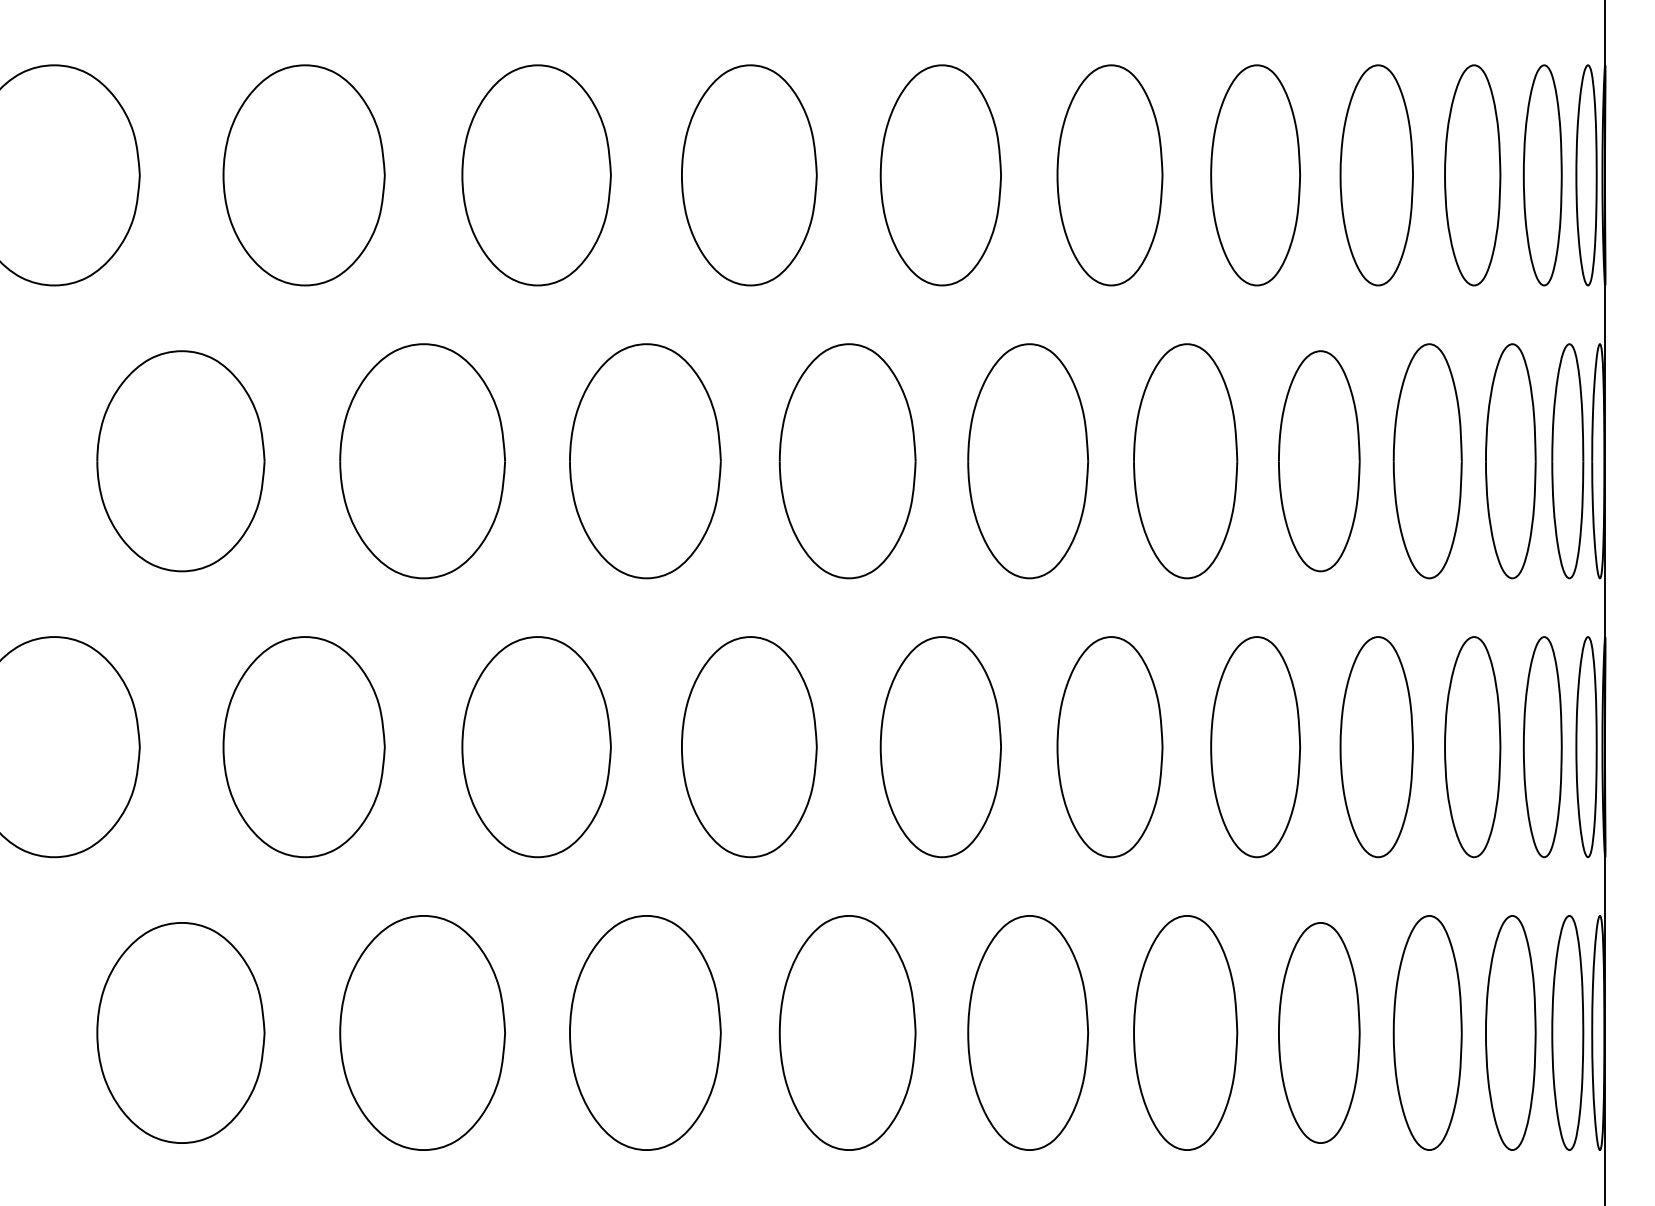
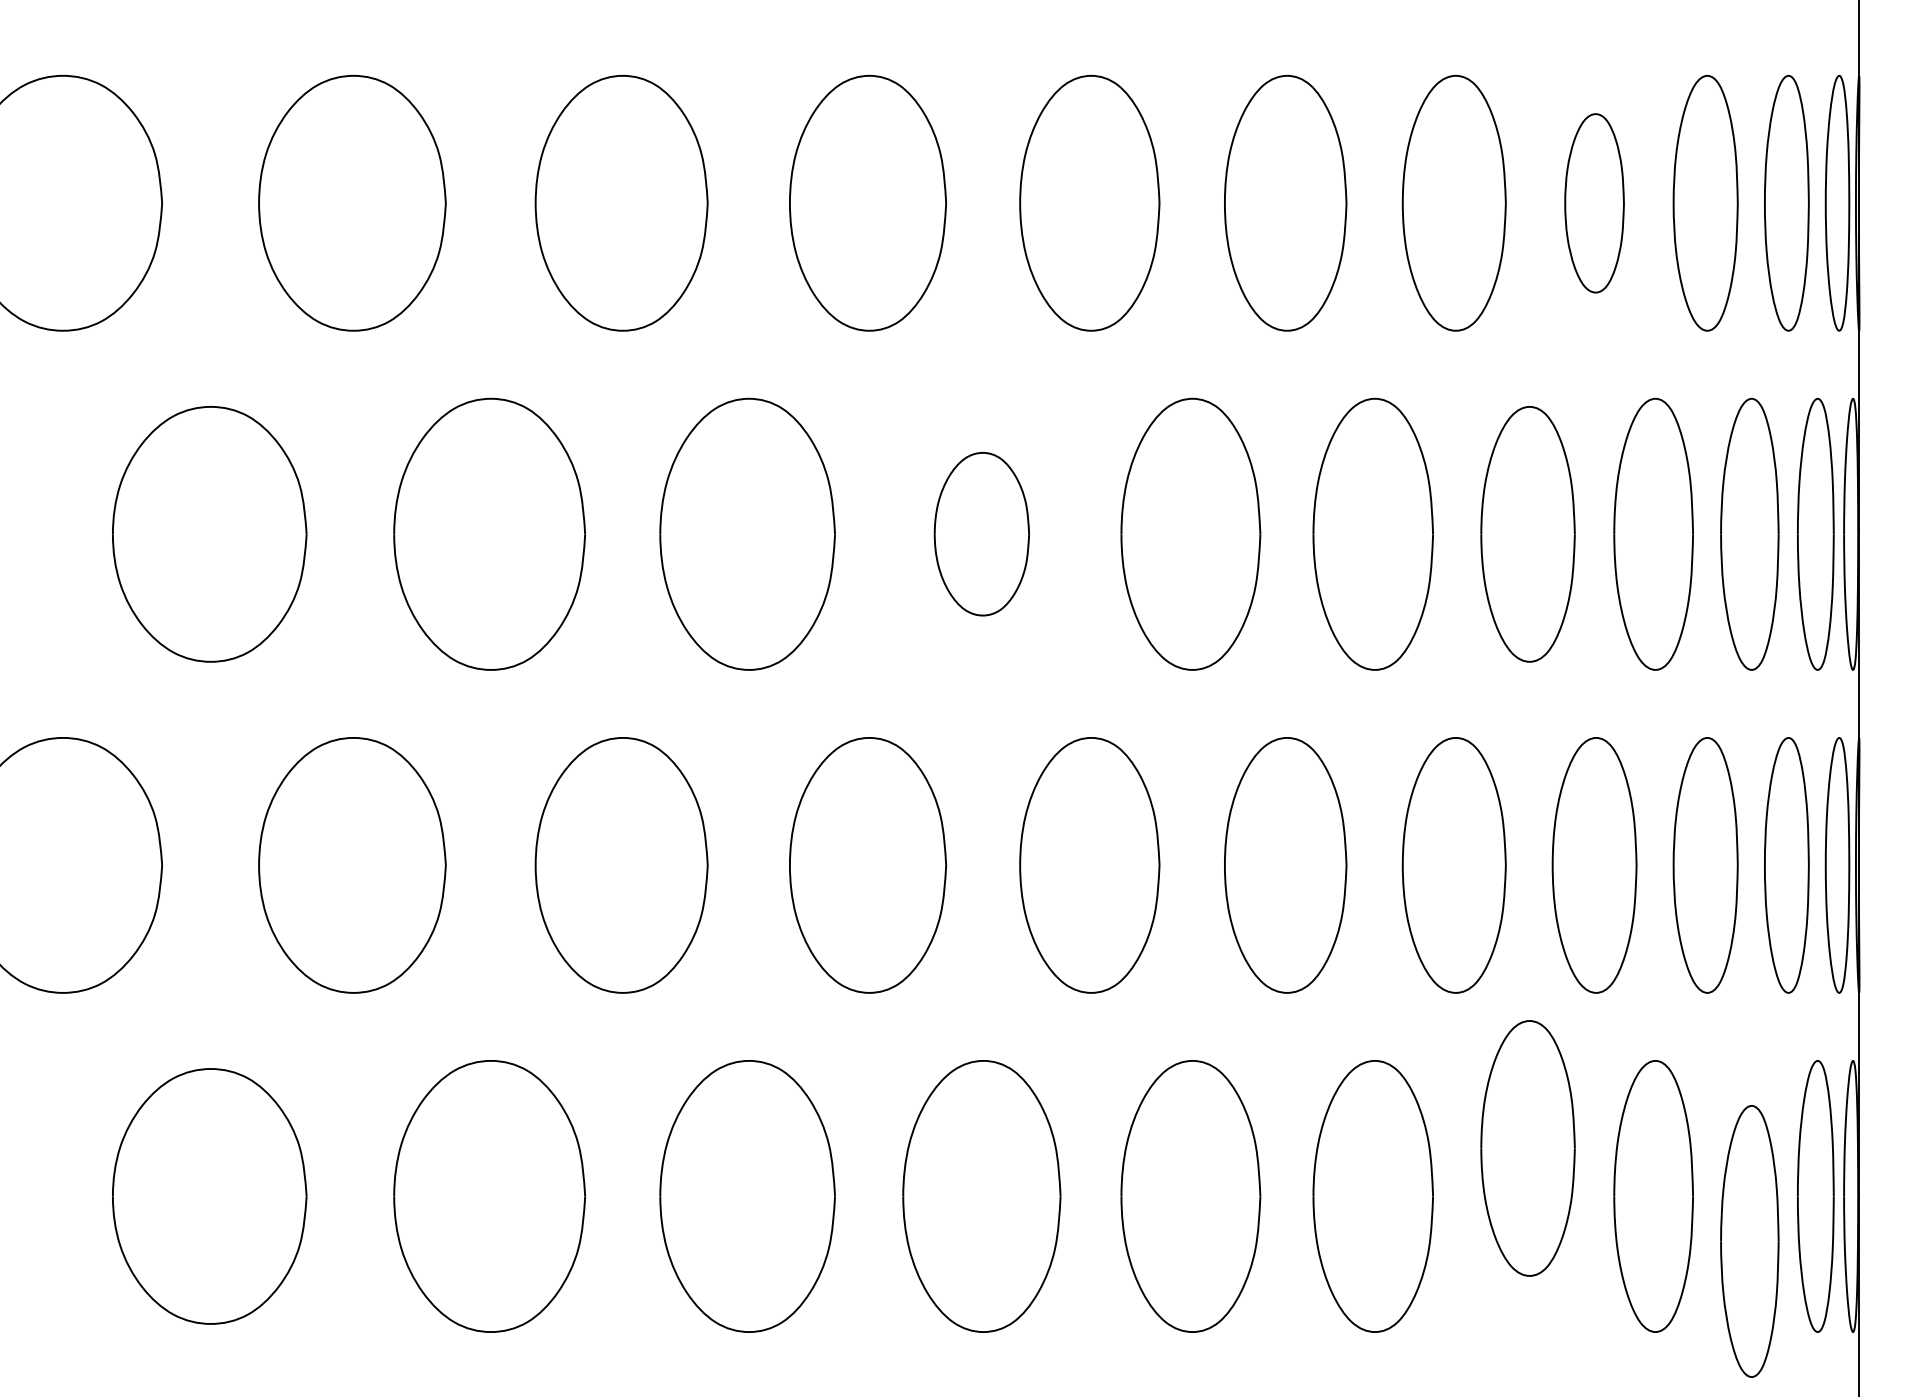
part: (1376, 175) -> (1594, 203), size x0.7
part: (847, 460) -> (981, 533), size x0.6
part: (1318, 1033) -> (1527, 1148), moved
part: (1510, 1033) -> (1749, 1241), moved

